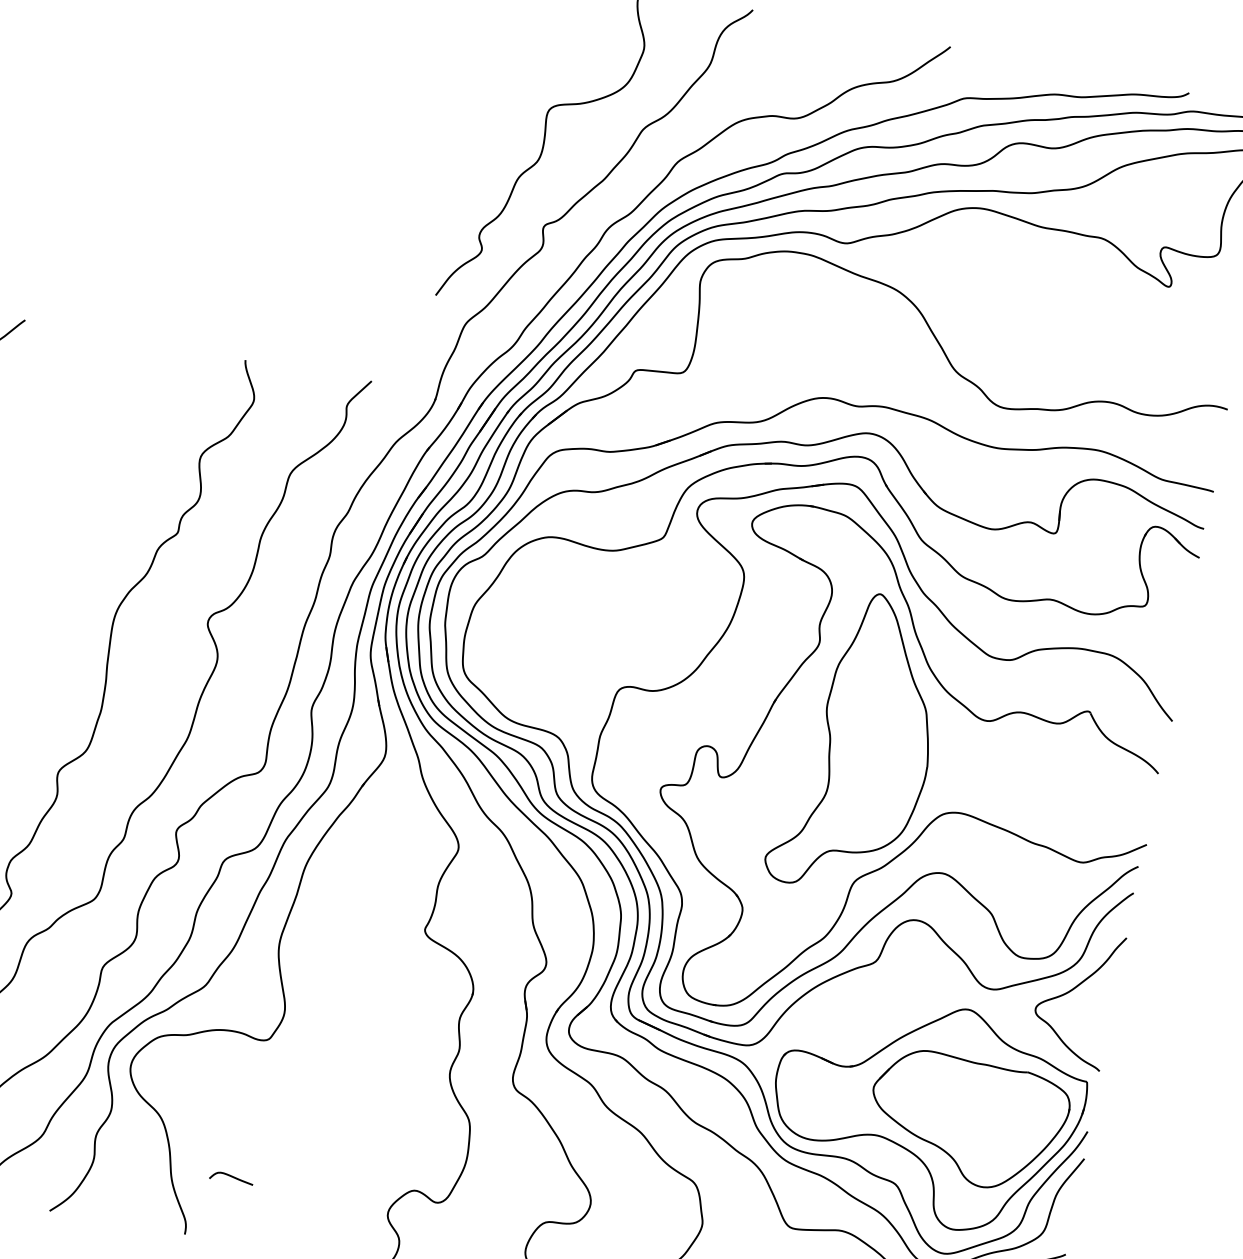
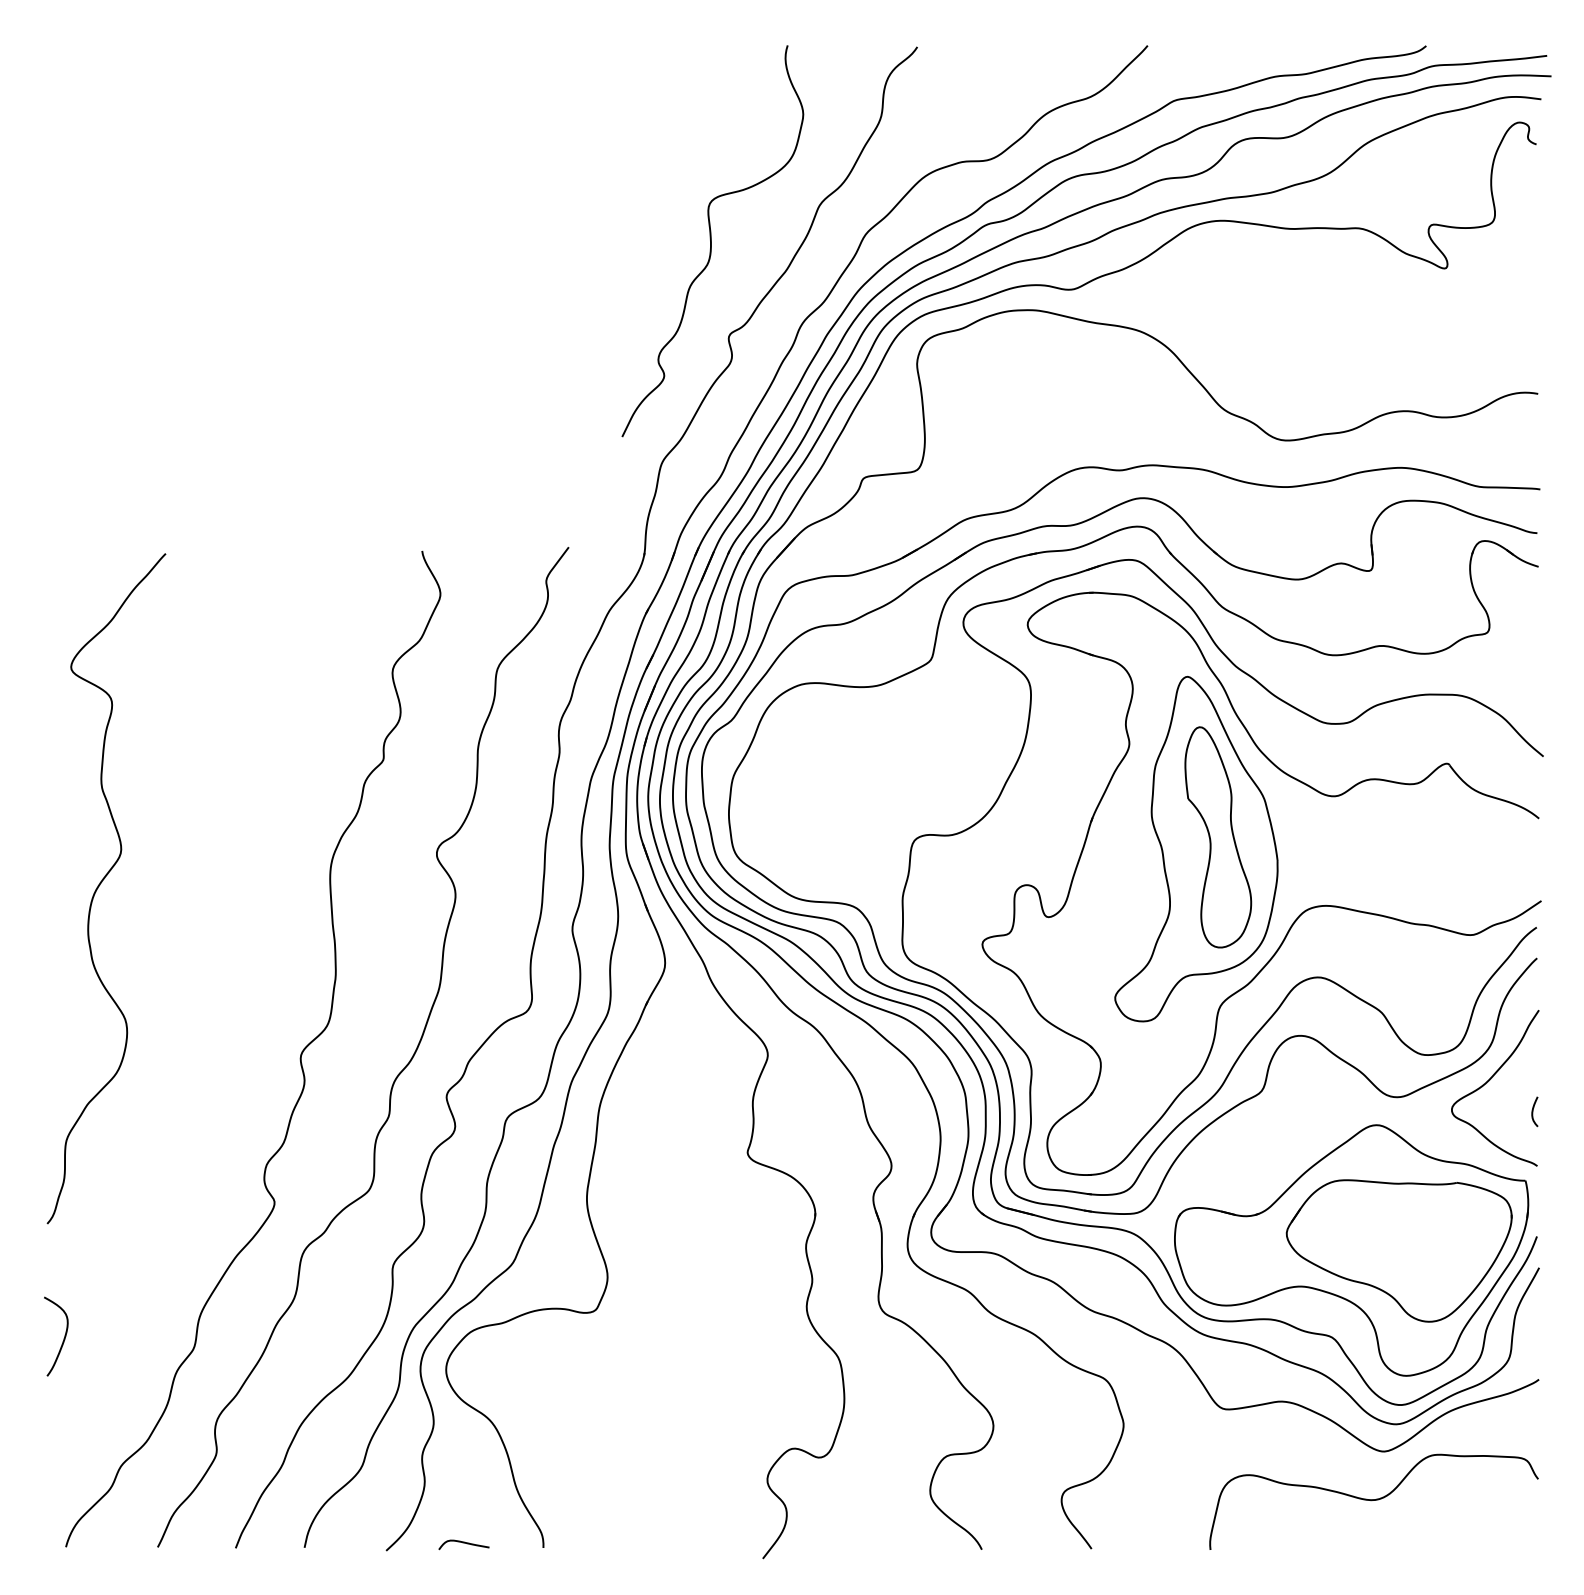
part: (880, 737) -> (1218, 837), added
curve: (1105, 1023) -> (1533, 1111), added
curve: (231, 1177) -> (463, 1543), moved

